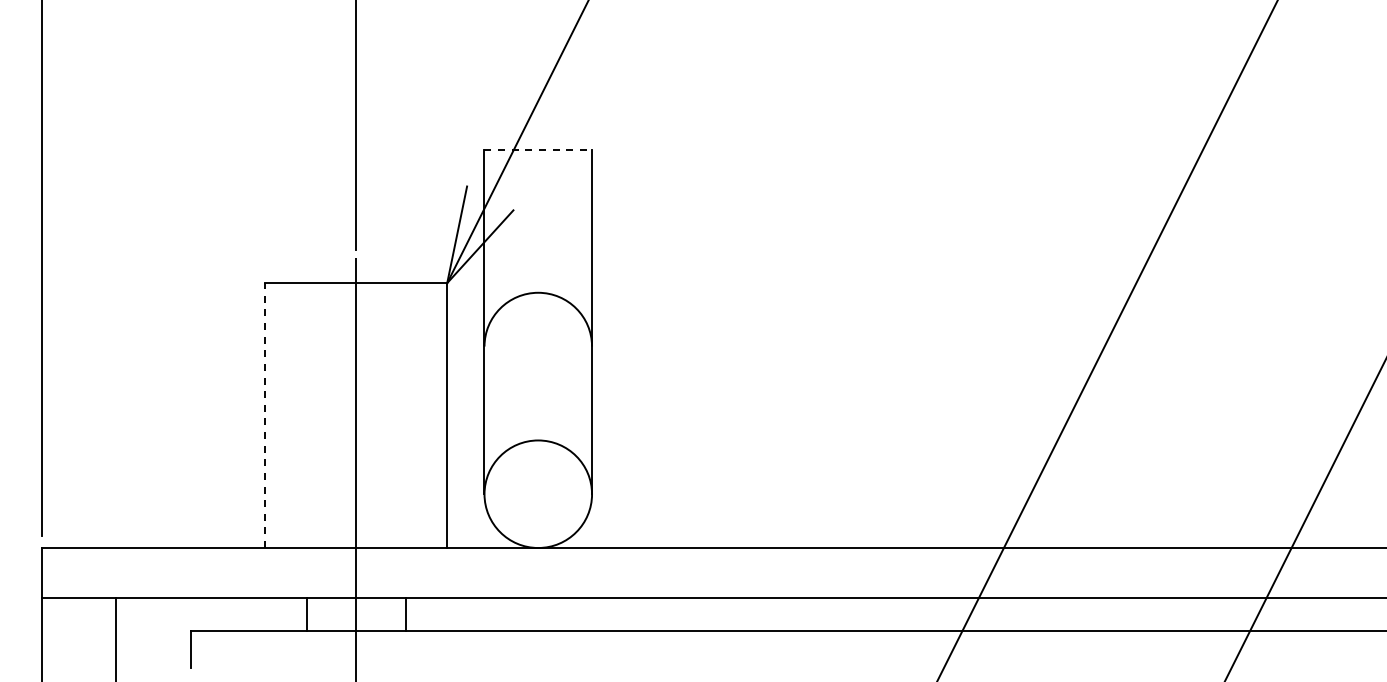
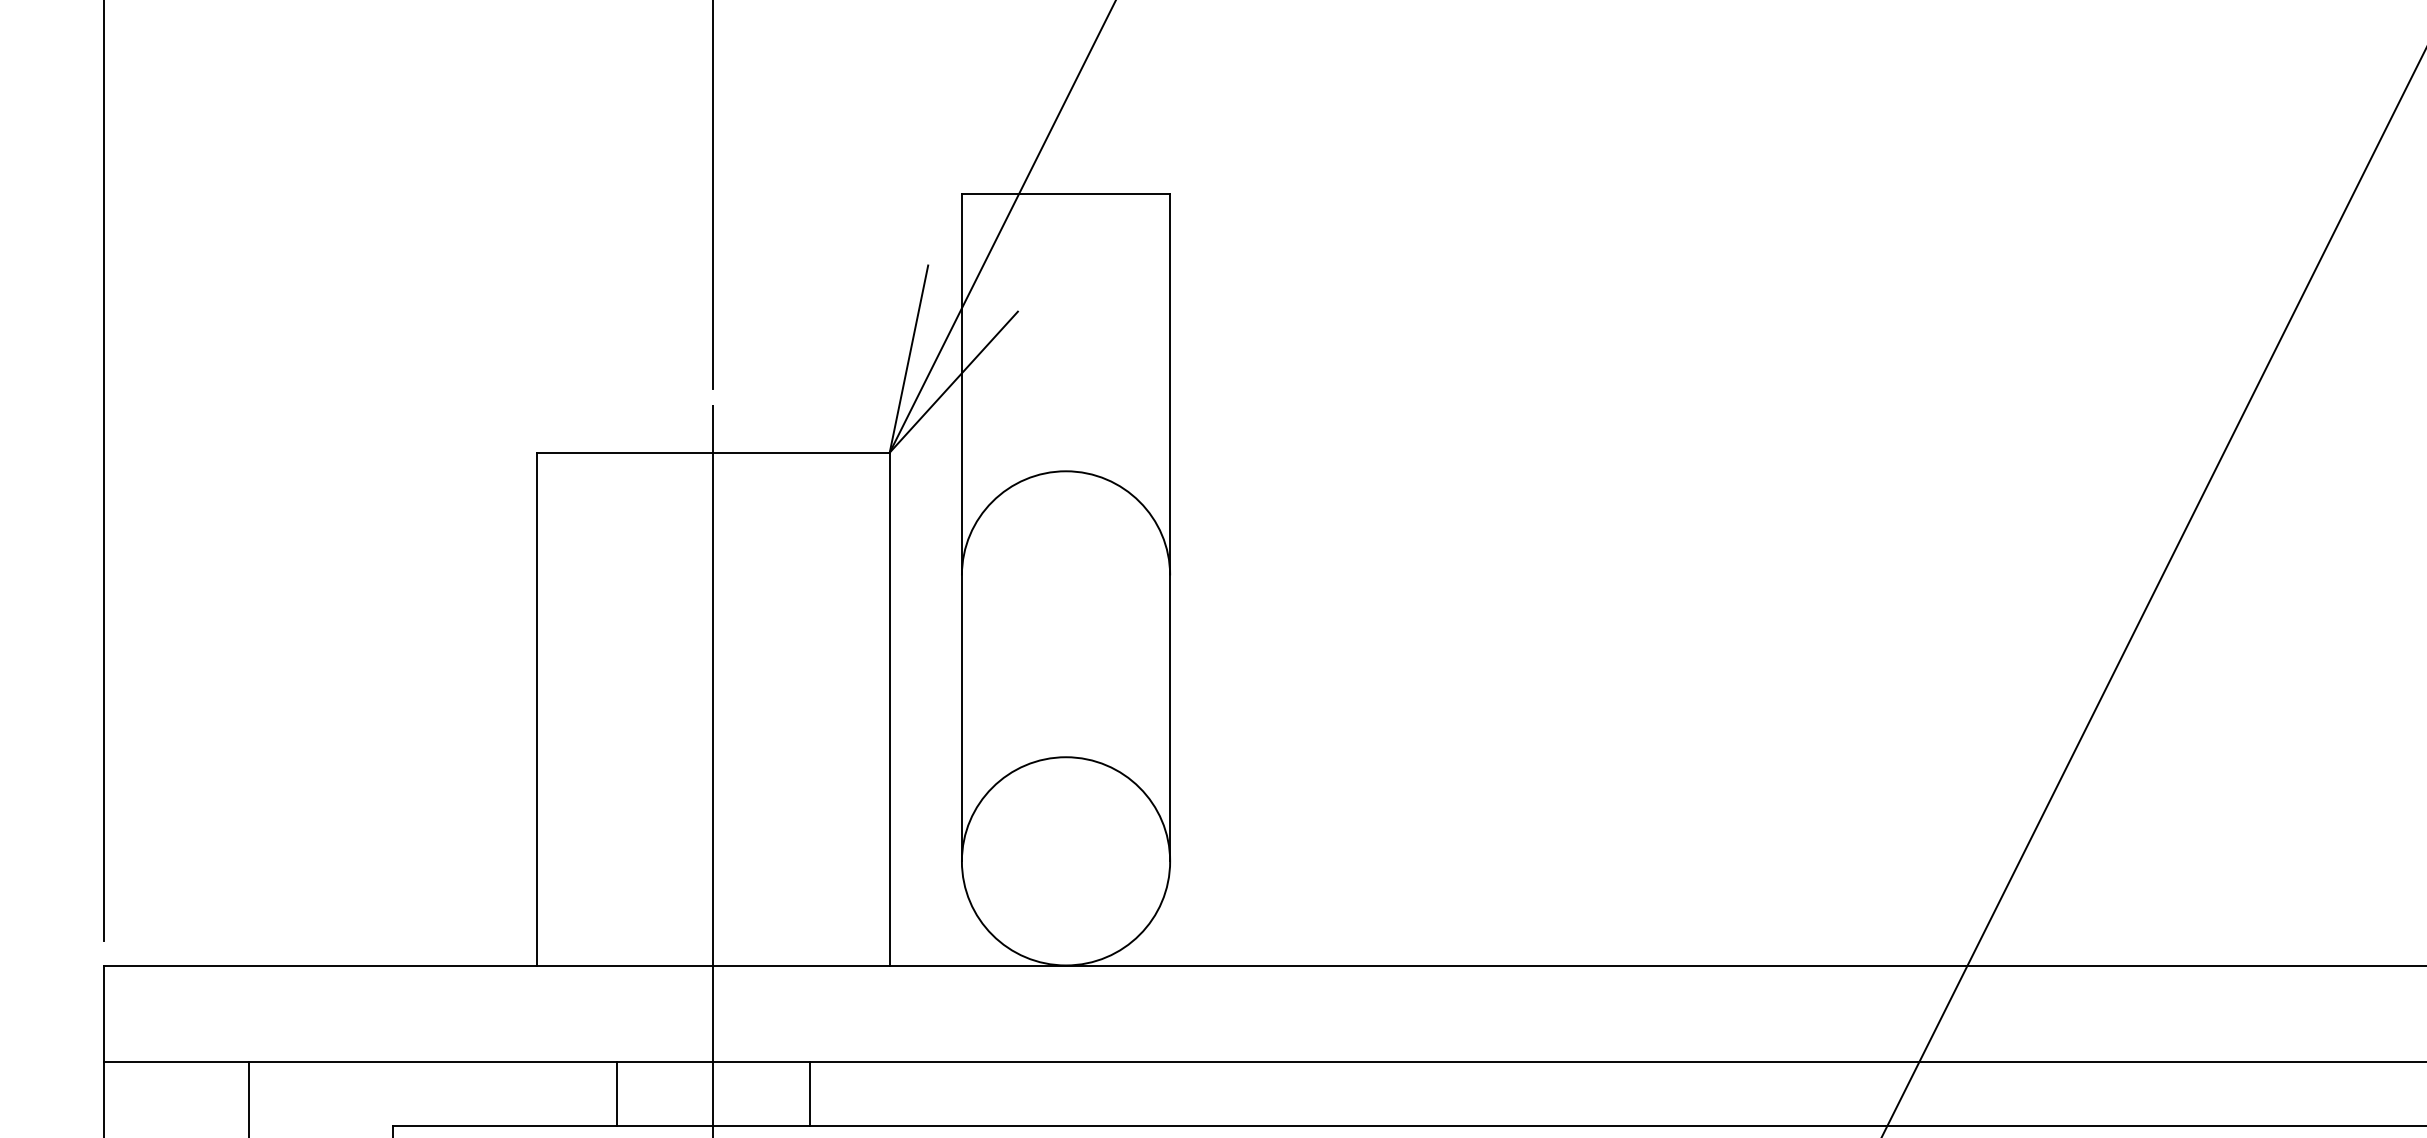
line: (538, 149) -> (1066, 193), dashed -> solid
line: (265, 415) -> (537, 708), dashed -> solid

